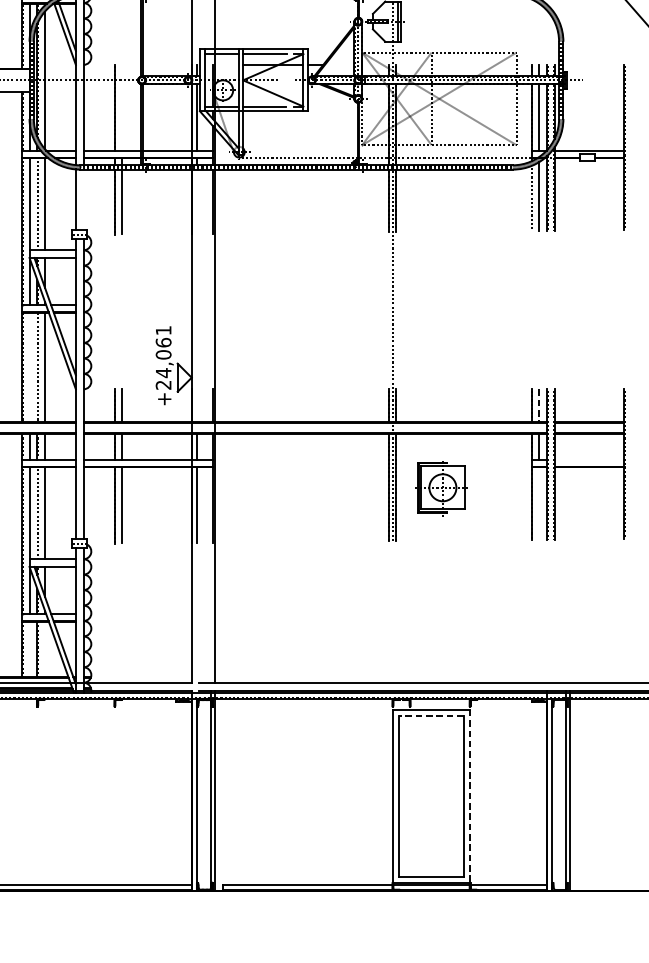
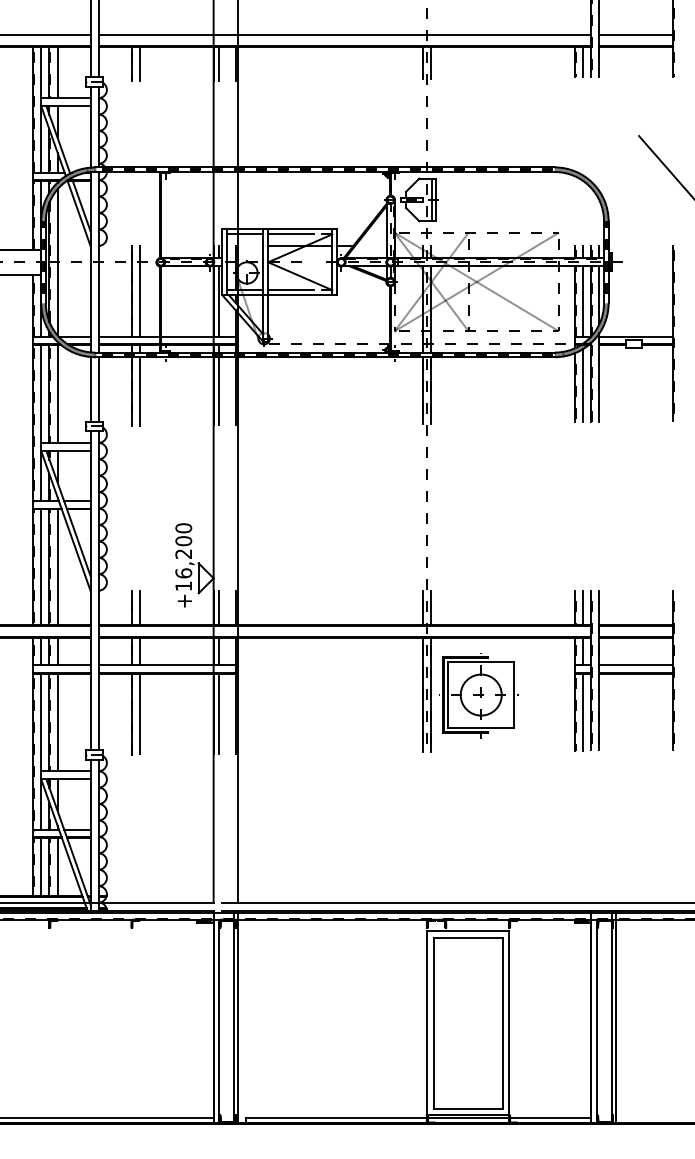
line: (121, 107) -> (139, 291), added
line: (531, 198) -> (574, 387), added
line: (83, 200) -> (98, 389), added
line: (197, 201) -> (219, 391), added
line: (37, 203) -> (49, 393), added
text: (163, 358) -> (183, 557), +24,061 -> +16,200
line: (29, 367) -> (41, 567), added
line: (37, 367) -> (49, 567), added
line: (197, 405) -> (219, 607), added
line: (539, 406) -> (583, 608), dashed -> solid
line: (589, 459) -> (636, 665), added
part: (440, 487) -> (478, 695), size x1.43
line: (539, 502) -> (583, 711), added
line: (37, 513) -> (49, 722), added
line: (29, 648) -> (41, 866), added
line: (44, 648) -> (57, 866), added
line: (430, 715) -> (467, 937), dashed -> solid
line: (470, 796) -> (509, 1023), dashed -> solid

